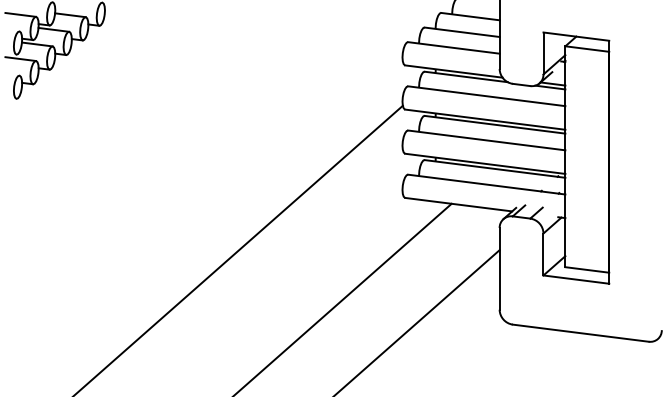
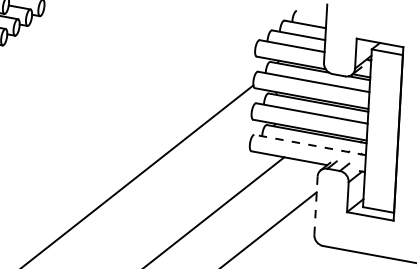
line: (486, 184) -> (309, 144), solid -> dashed
line: (499, 268) -> (315, 205), solid -> dashed

